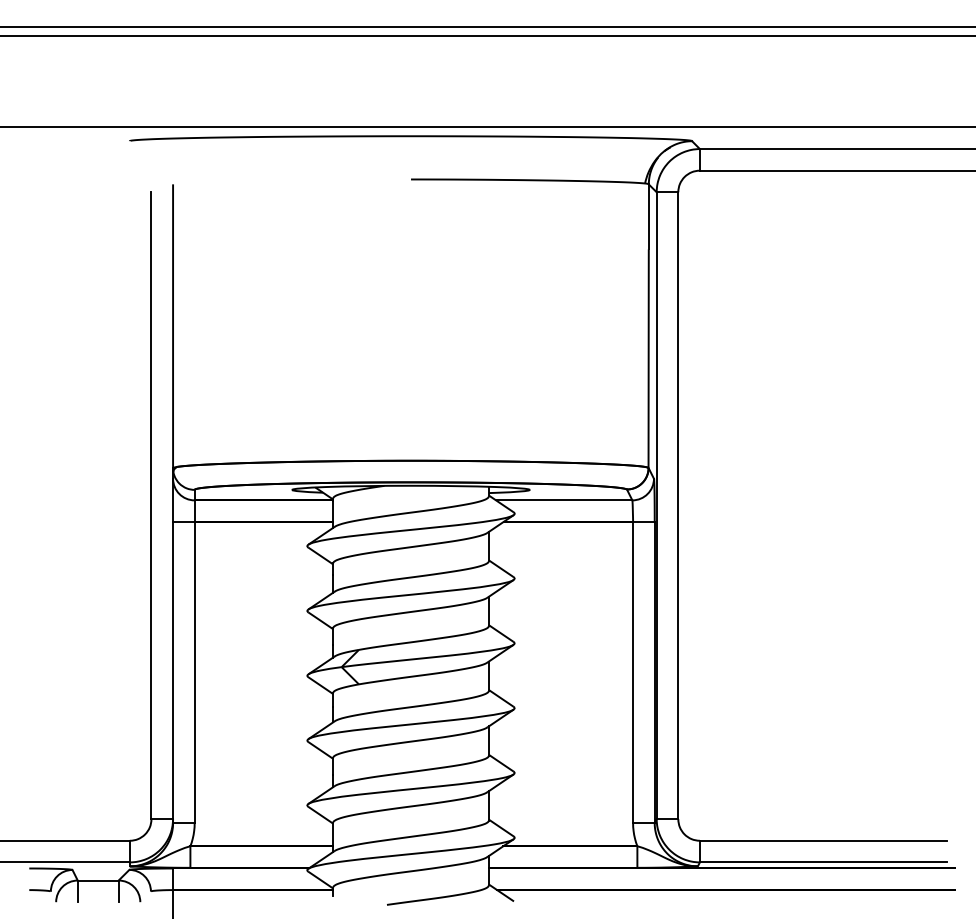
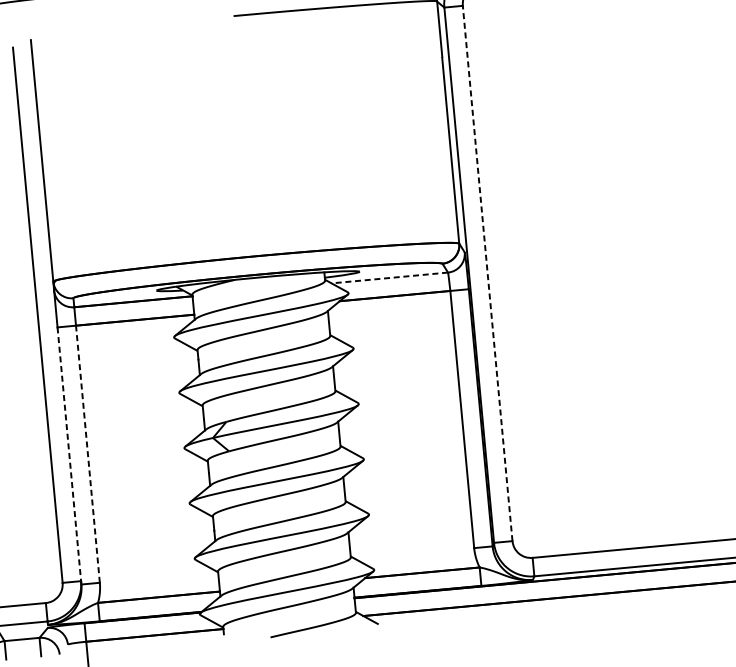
line: (563, 500) -> (389, 278), solid -> dashed
line: (678, 505) -> (487, 273), solid -> dashed
line: (173, 672) -> (69, 455), solid -> dashed
line: (194, 672) -> (87, 454), solid -> dashed

